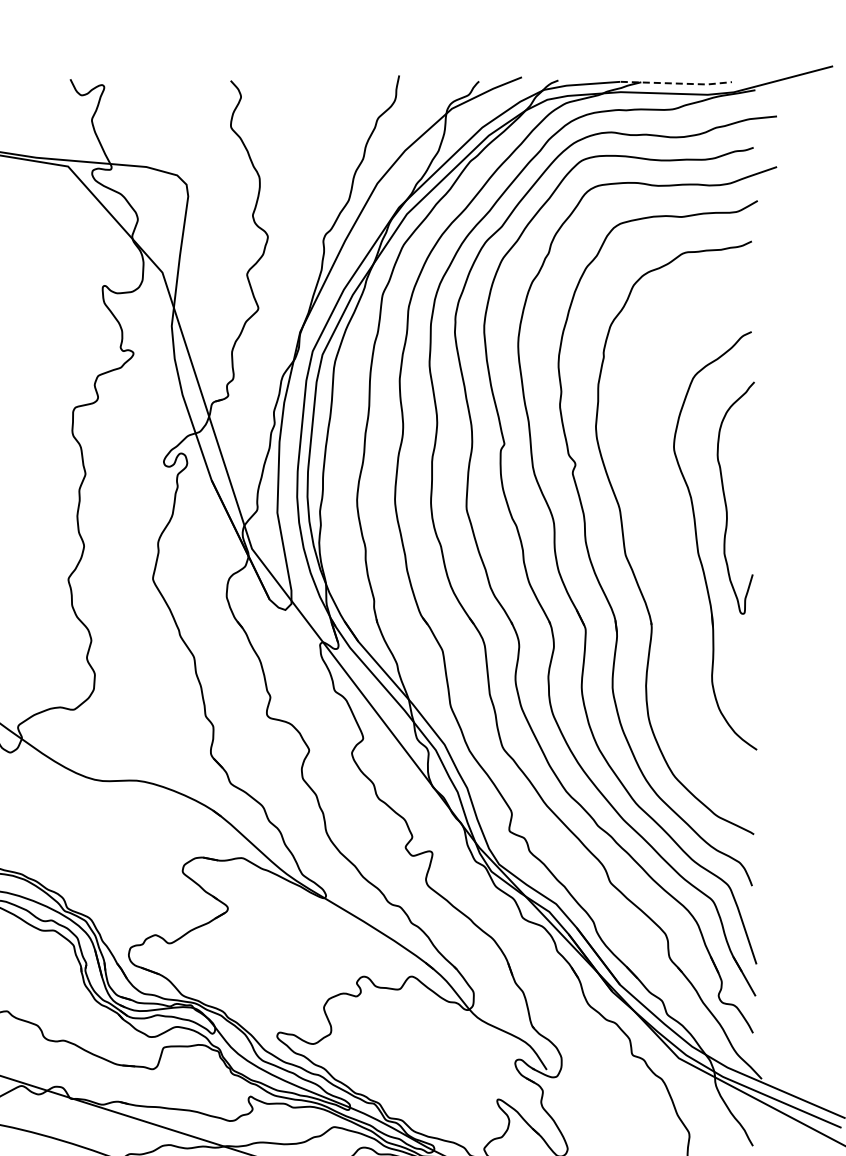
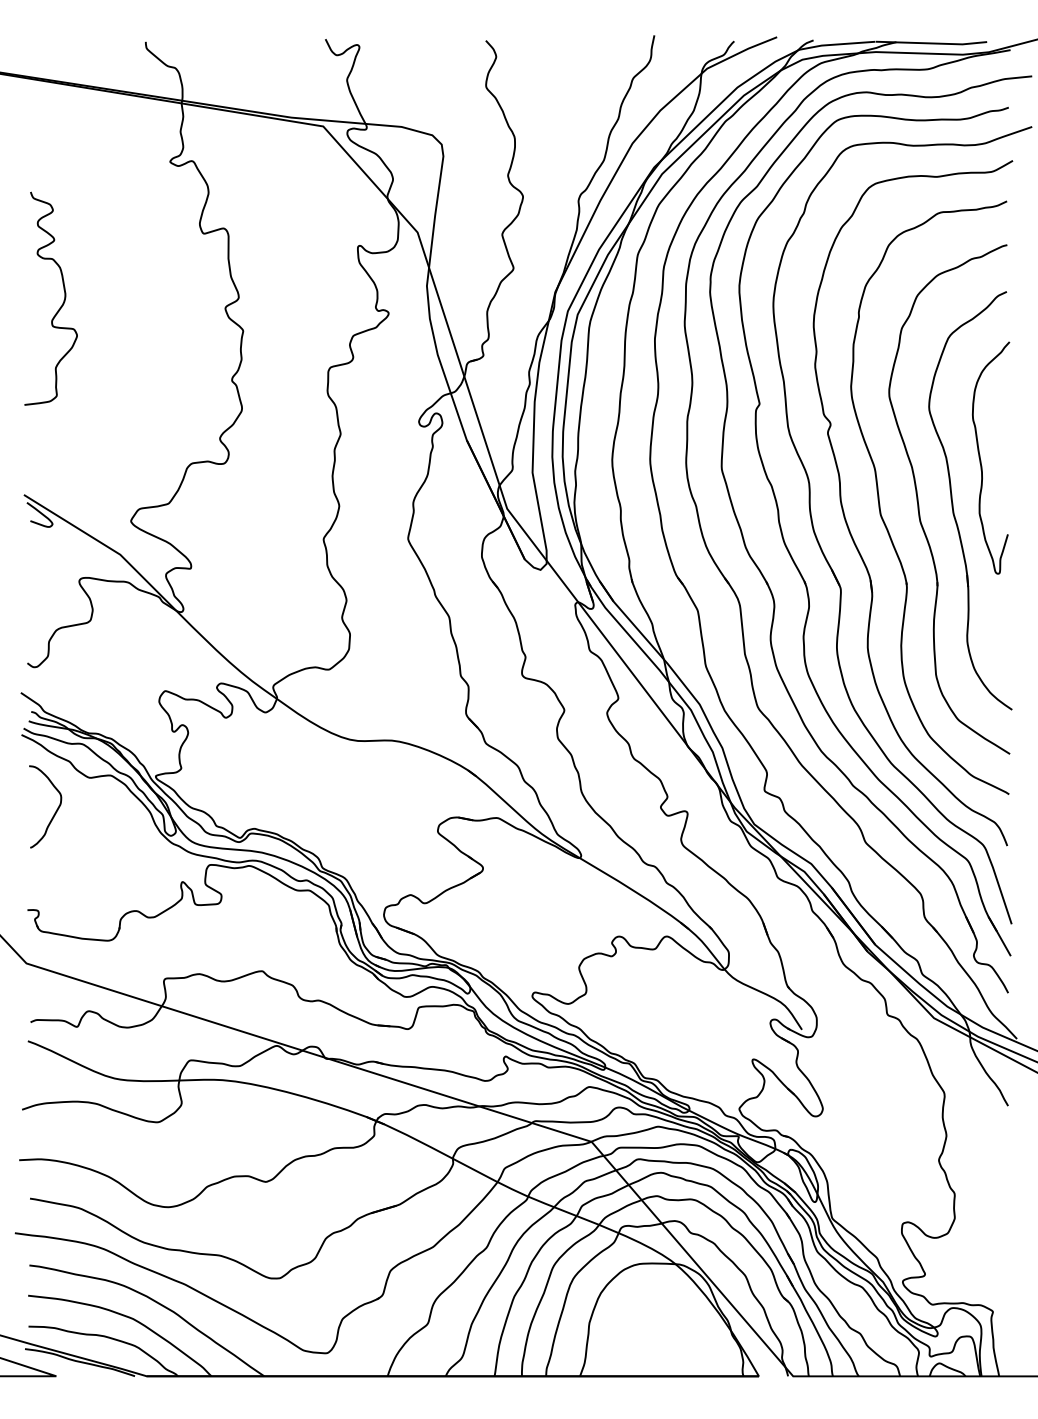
line: (677, 83) -> (932, 43), dashed -> solid
part: (664, 545) -> (919, 505), added

